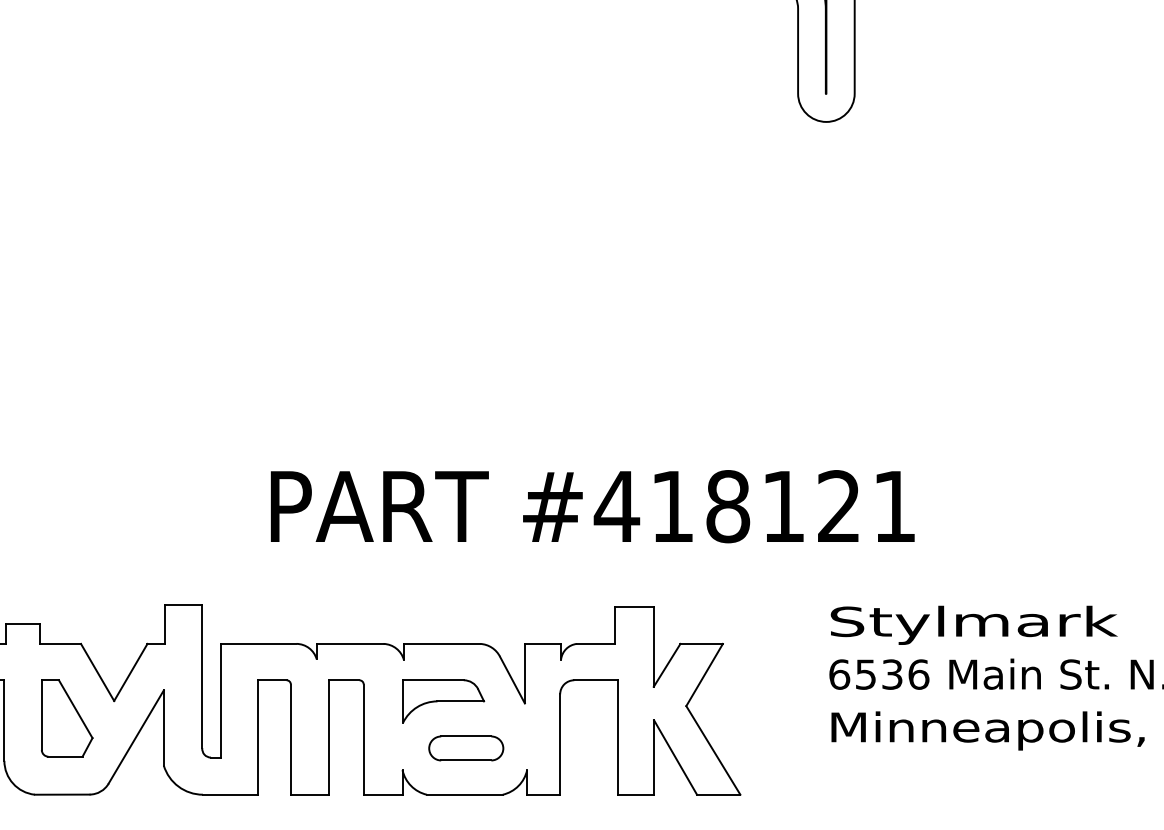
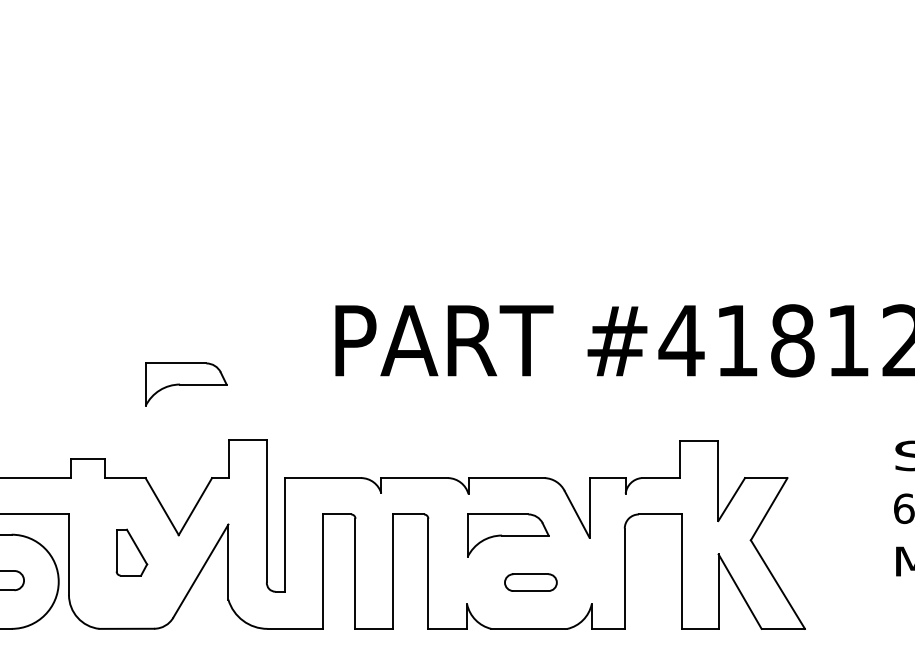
part: (121, 550) -> (186, 384), added
part: (67, 718) -> (132, 552), size x0.6
part: (466, 748) -> (531, 582), size x0.7

